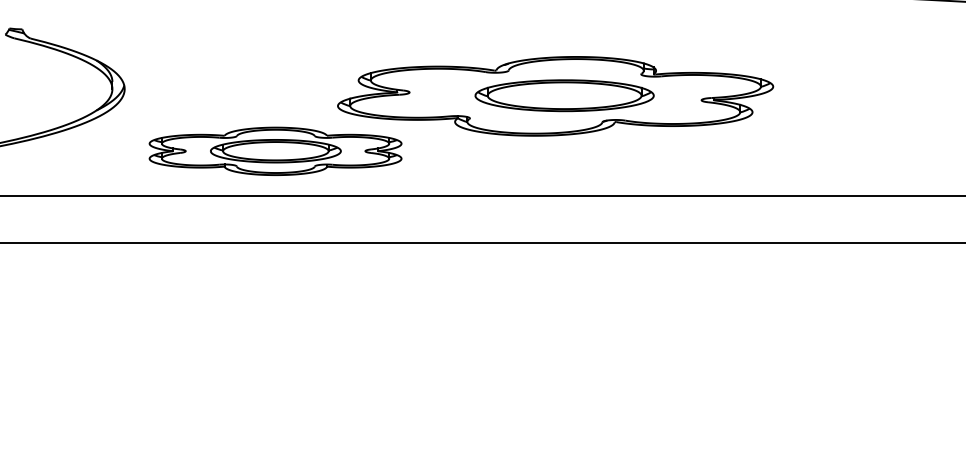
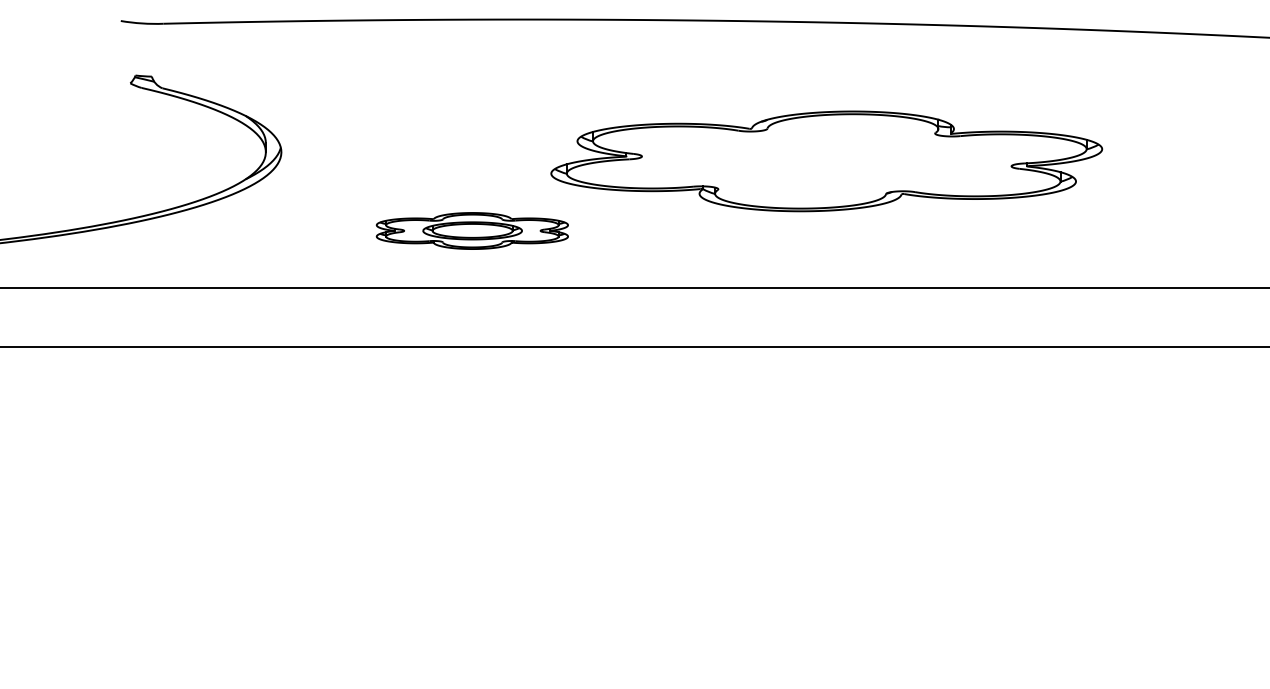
part: (564, 95) -> (837, 160), removed
part: (275, 150) -> (472, 230), size x0.6

